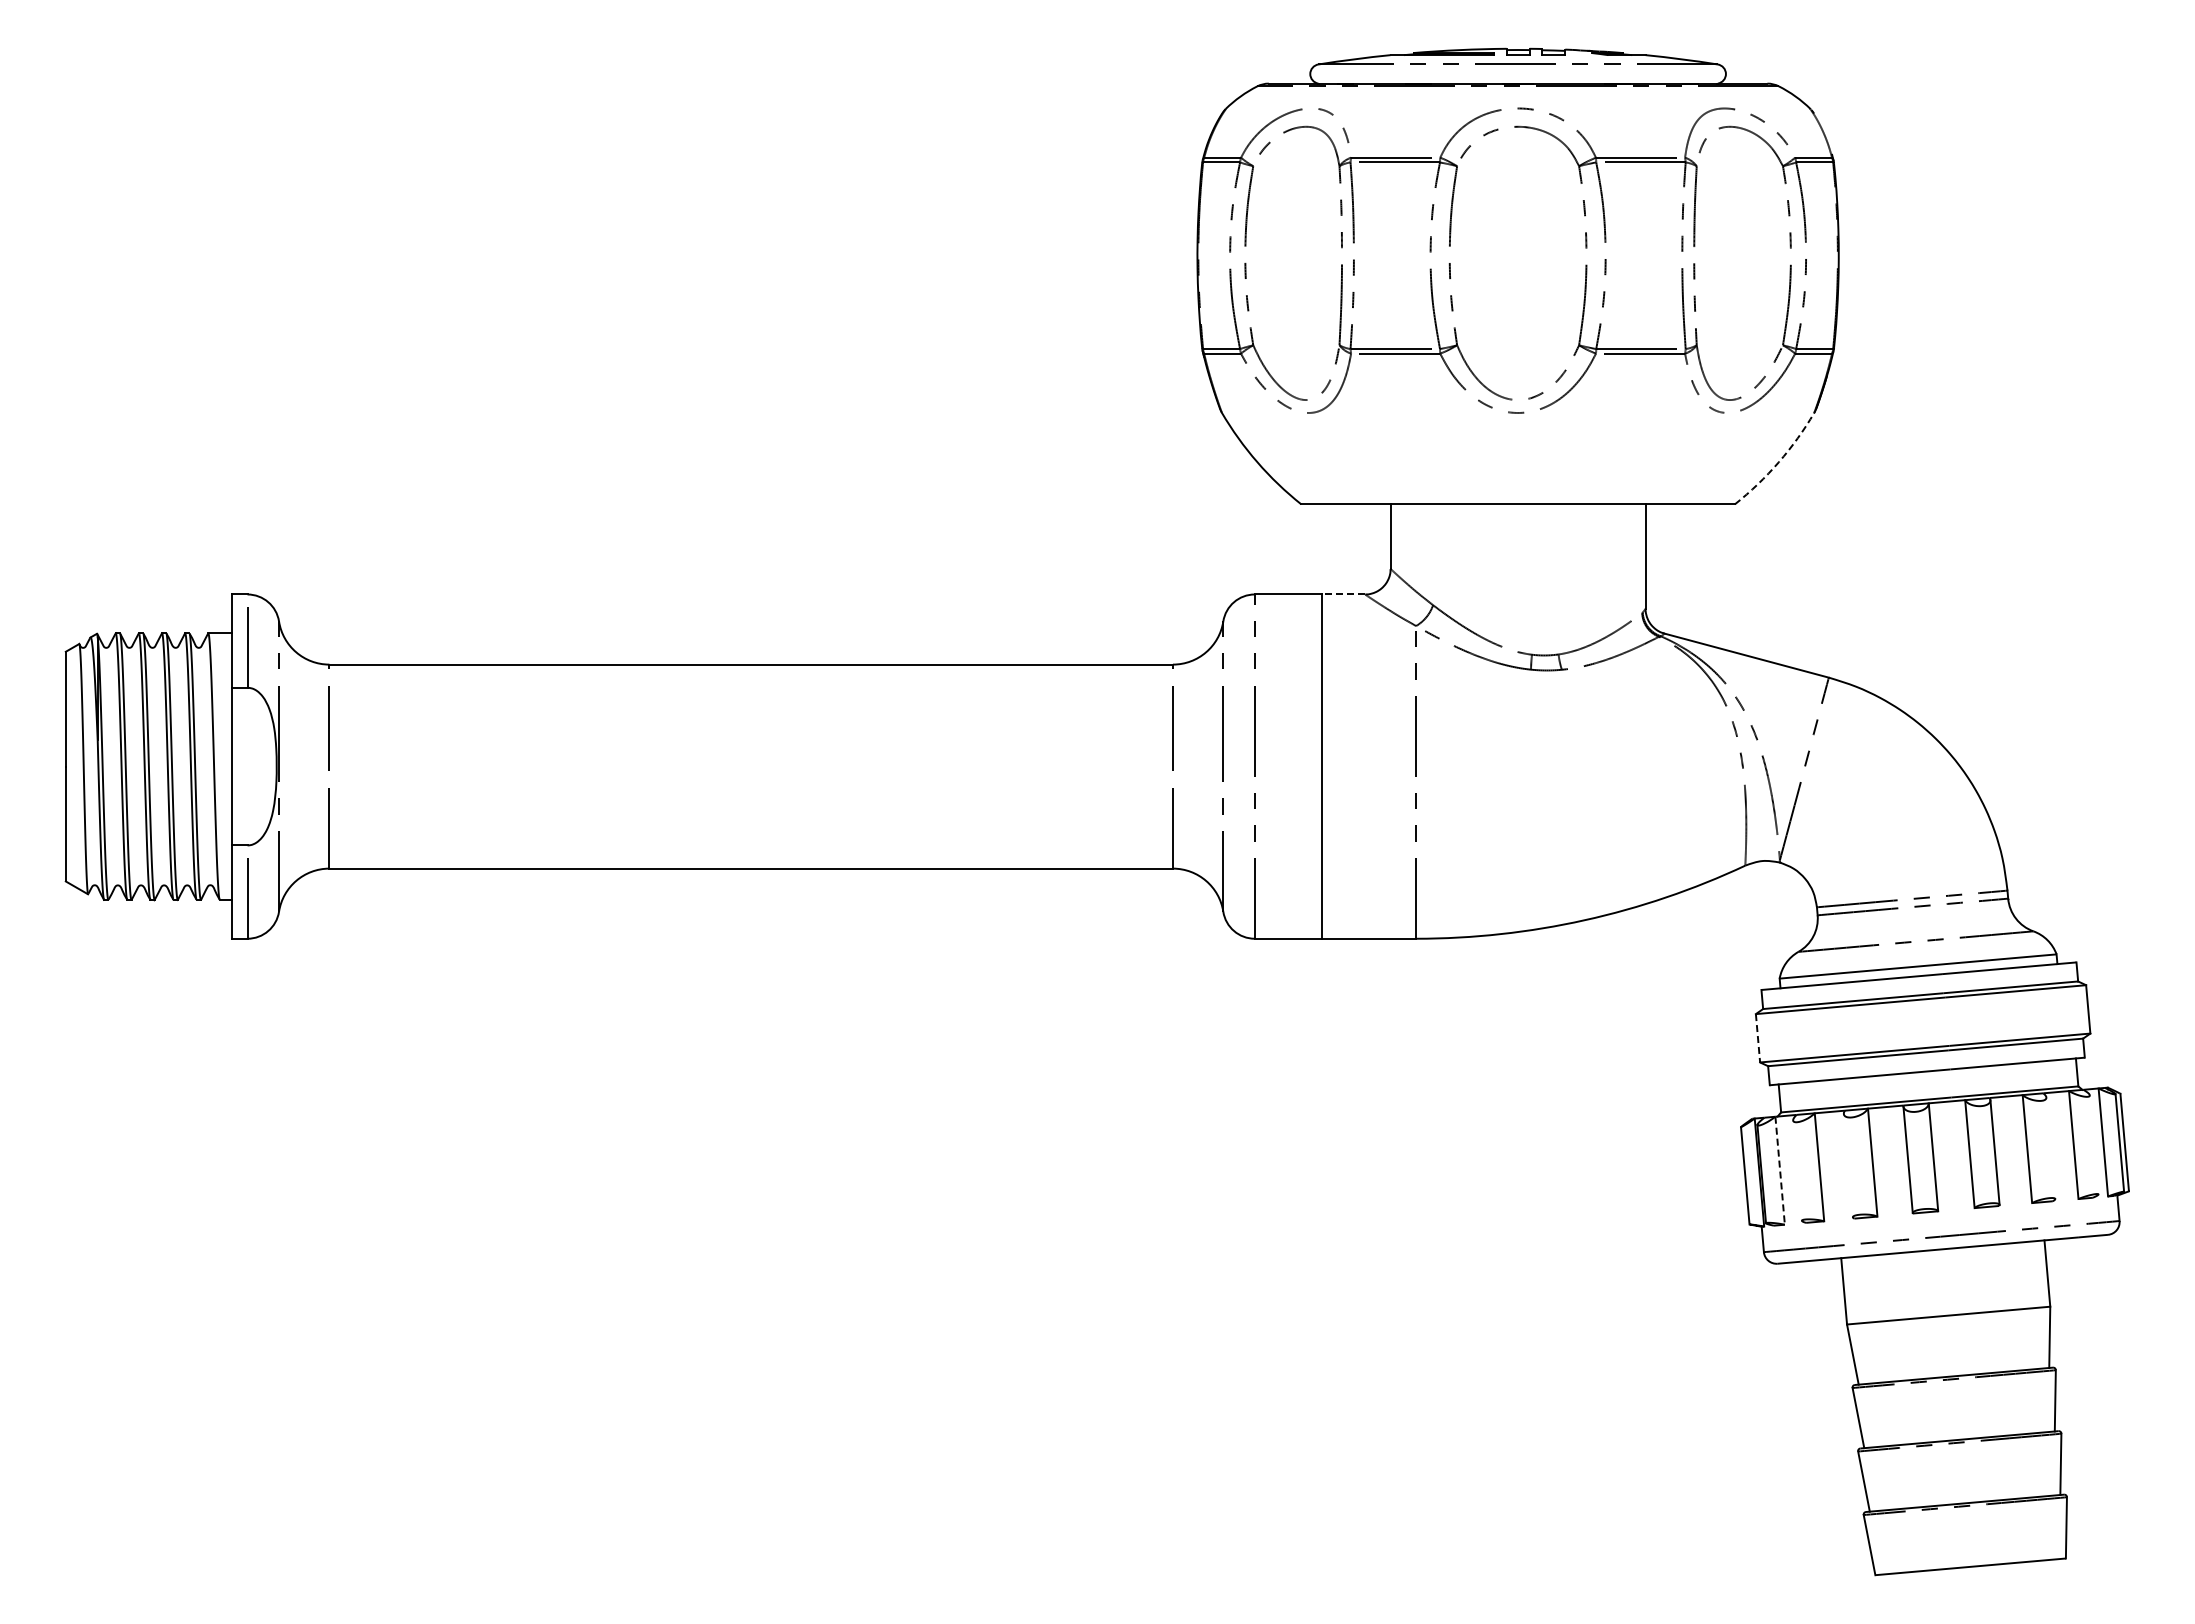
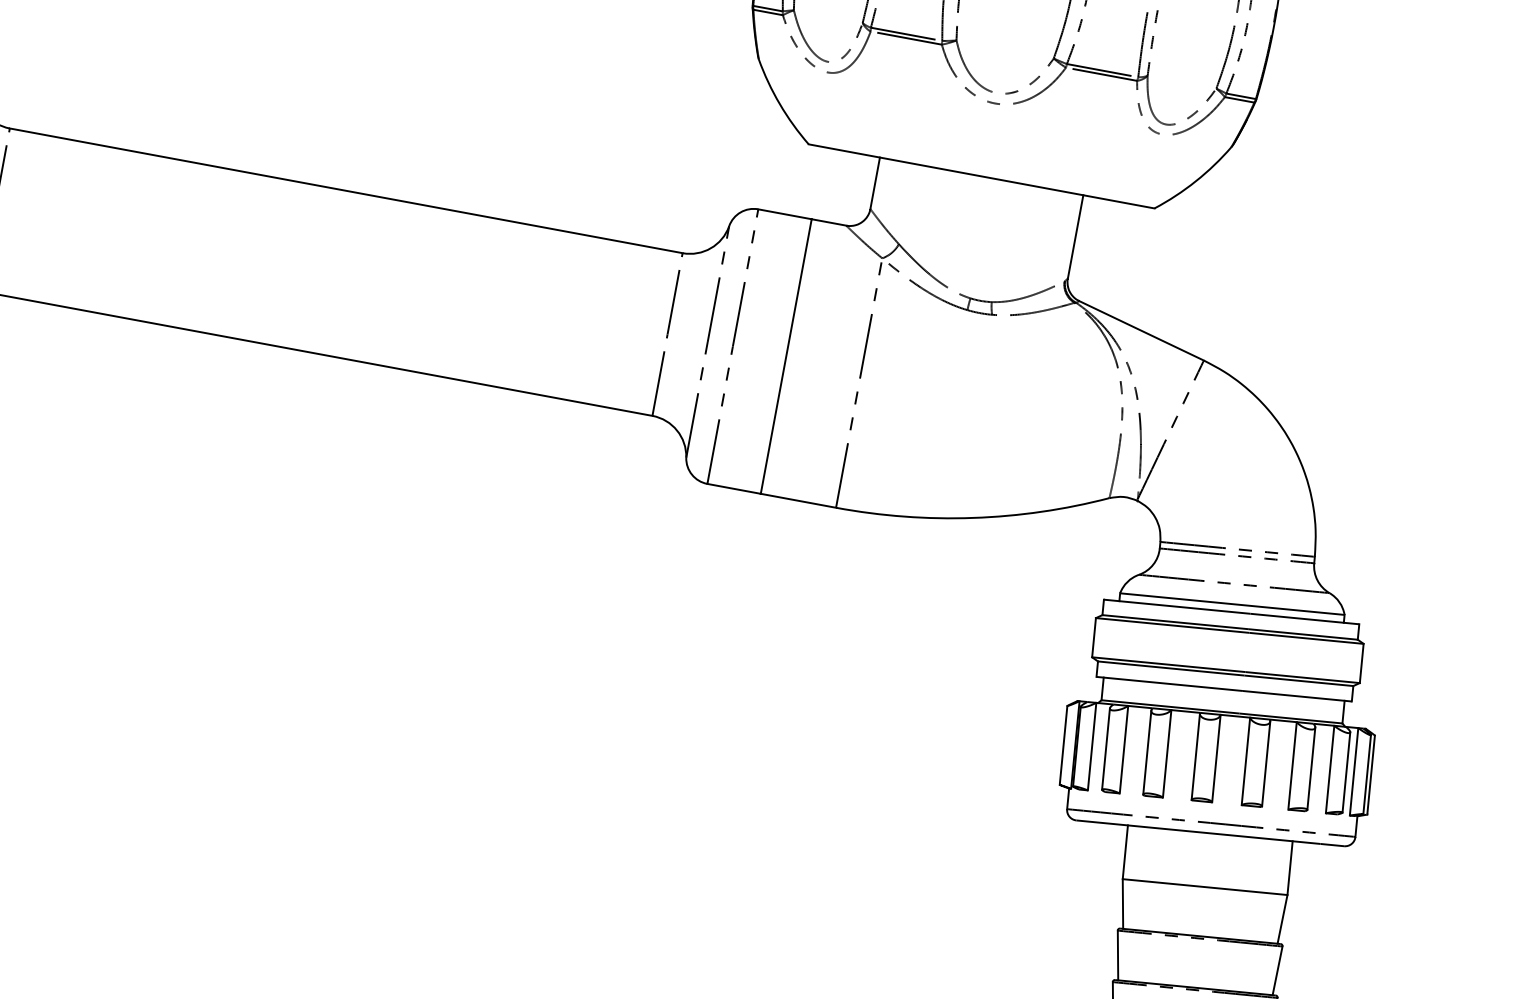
arc: (1778, 462) -> (1195, 181), dashed -> solid
line: (1343, 594) -> (829, 222), dashed -> solid
line: (1758, 1038) -> (1094, 637), dashed -> solid
line: (2093, 1144) -> (1345, 772), added
line: (2050, 1148) -> (1311, 768), added
line: (1847, 1165) -> (1146, 752), added
line: (1797, 1170) -> (1106, 749), added
line: (1780, 1171) -> (1092, 747), dashed -> solid

